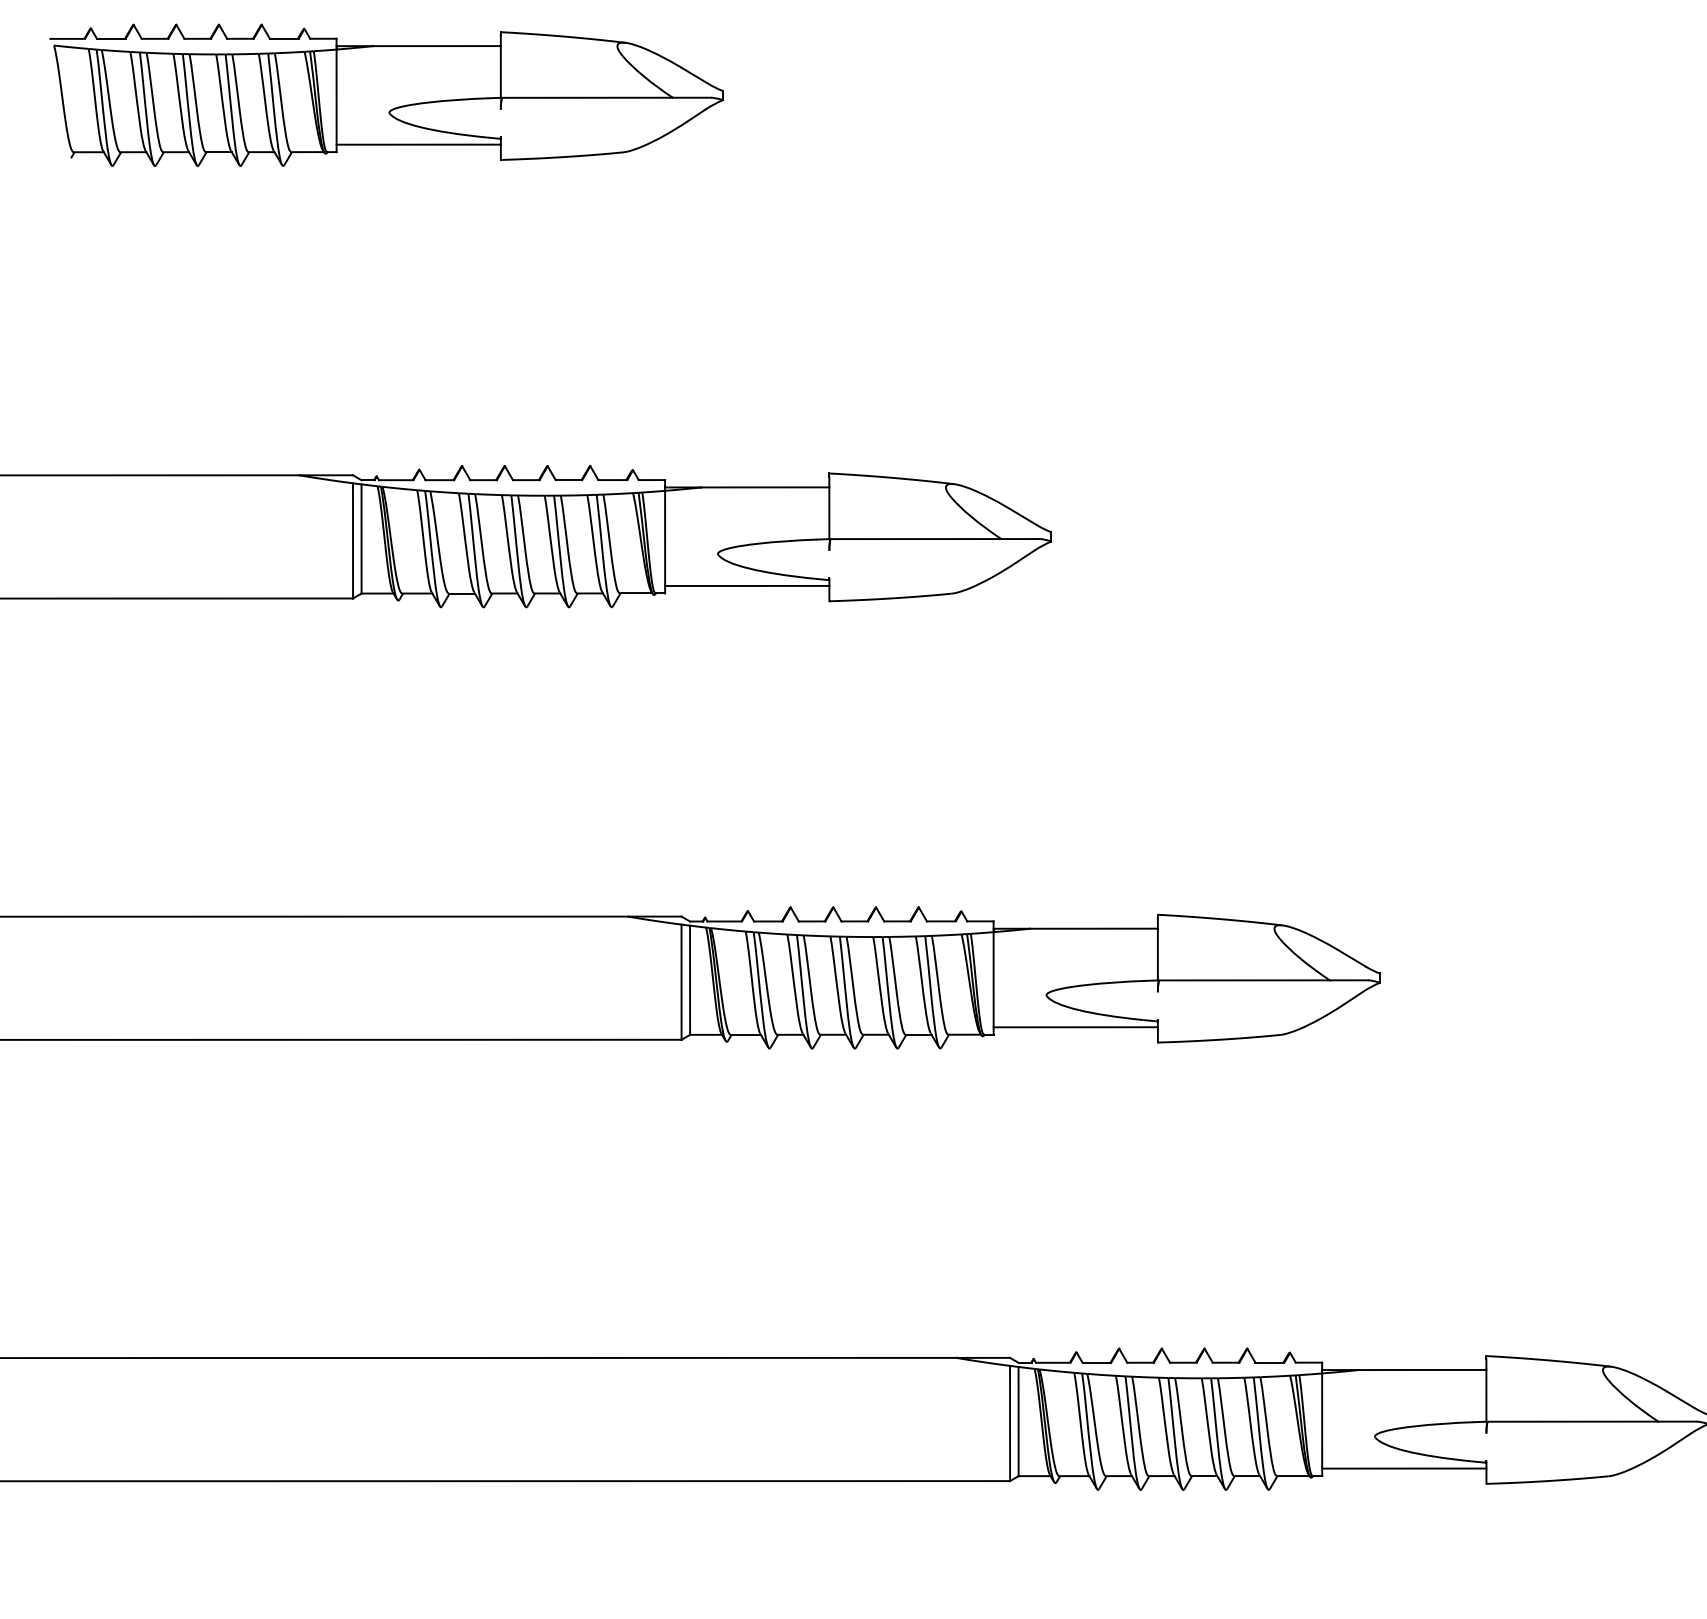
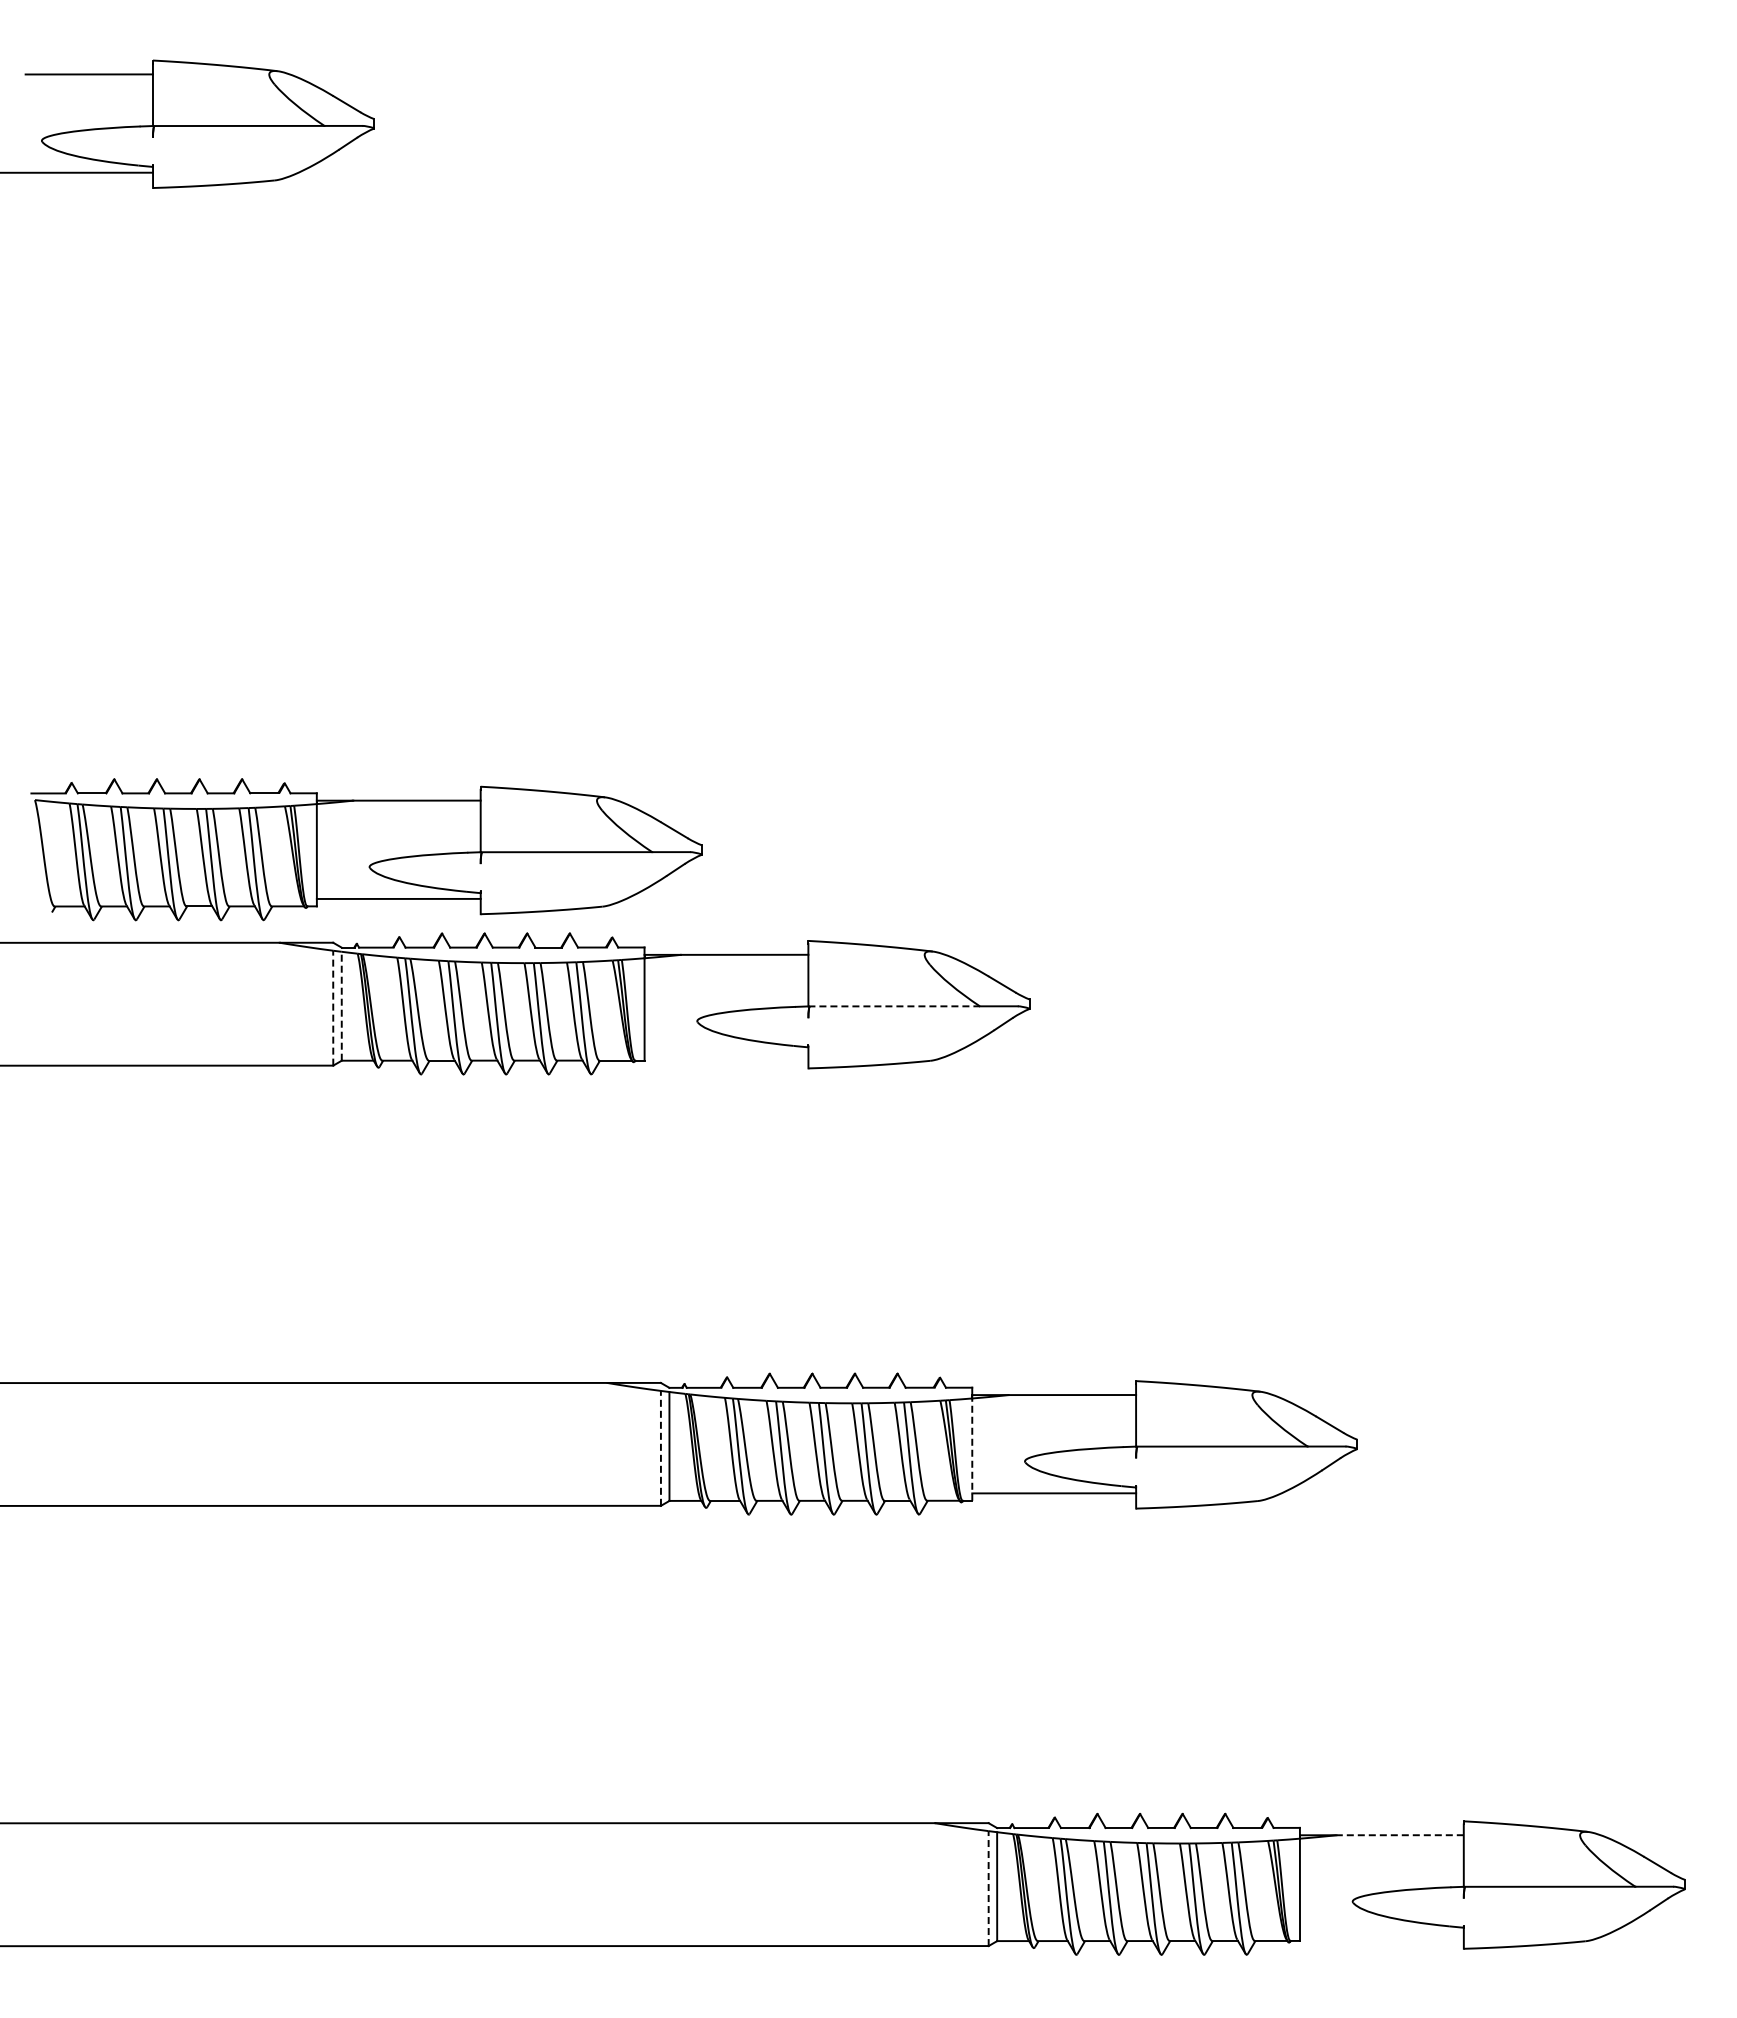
part: (386, 95) -> (366, 849), moved
line: (361, 538) -> (341, 1005), solid -> dashed
line: (915, 539) -> (894, 1006), solid -> dashed
line: (353, 540) -> (333, 1007), solid -> dashed
line: (747, 586) -> (726, 1053), removed
line: (681, 981) -> (660, 1447), solid -> dashed
line: (993, 983) -> (972, 1449), solid -> dashed
line: (1422, 1370) -> (1400, 1835), solid -> dashed
line: (1009, 1423) -> (988, 1888), solid -> dashed
line: (1403, 1468) -> (1381, 1933), removed

